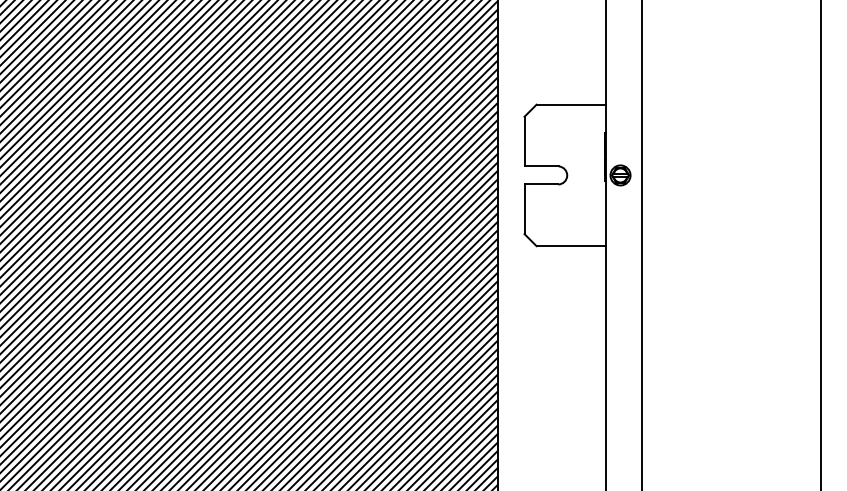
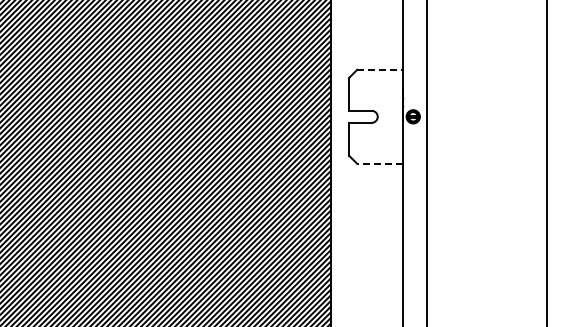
line: (571, 104) -> (380, 69), solid -> dashed
line: (569, 245) -> (379, 163), solid -> dashed

